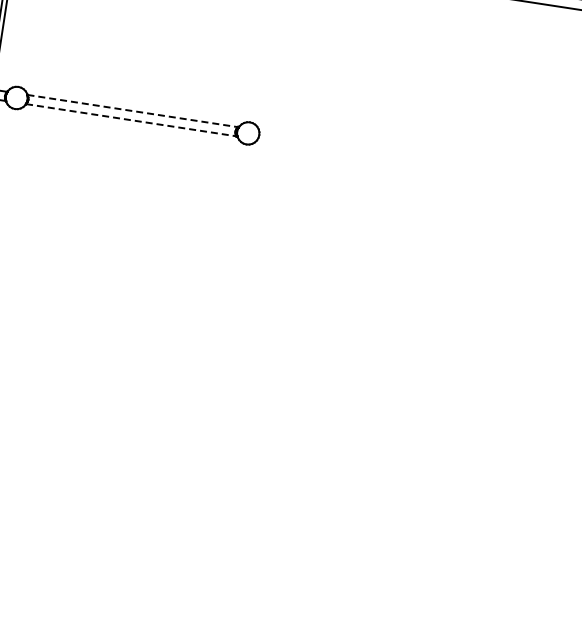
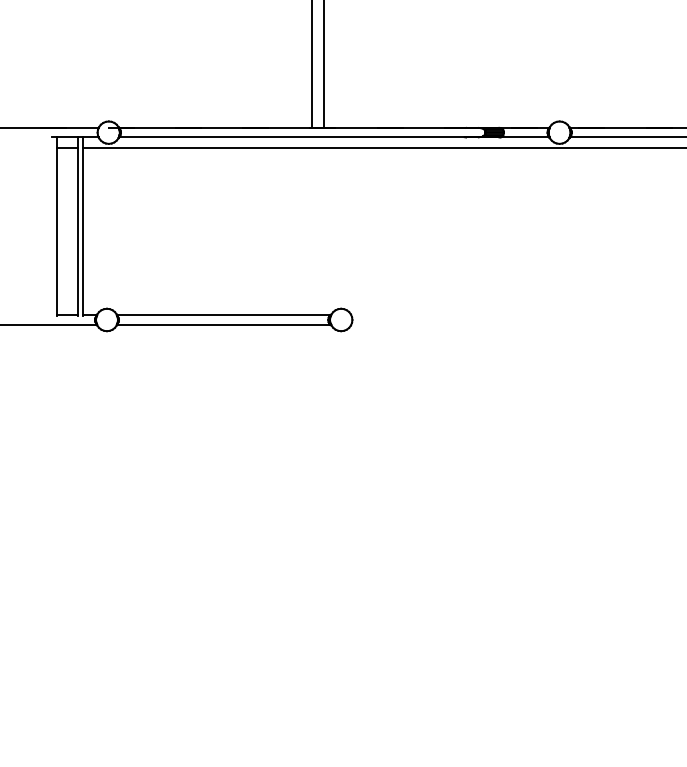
line: (133, 111) -> (224, 315), dashed -> solid
line: (132, 120) -> (224, 324), dashed -> solid

